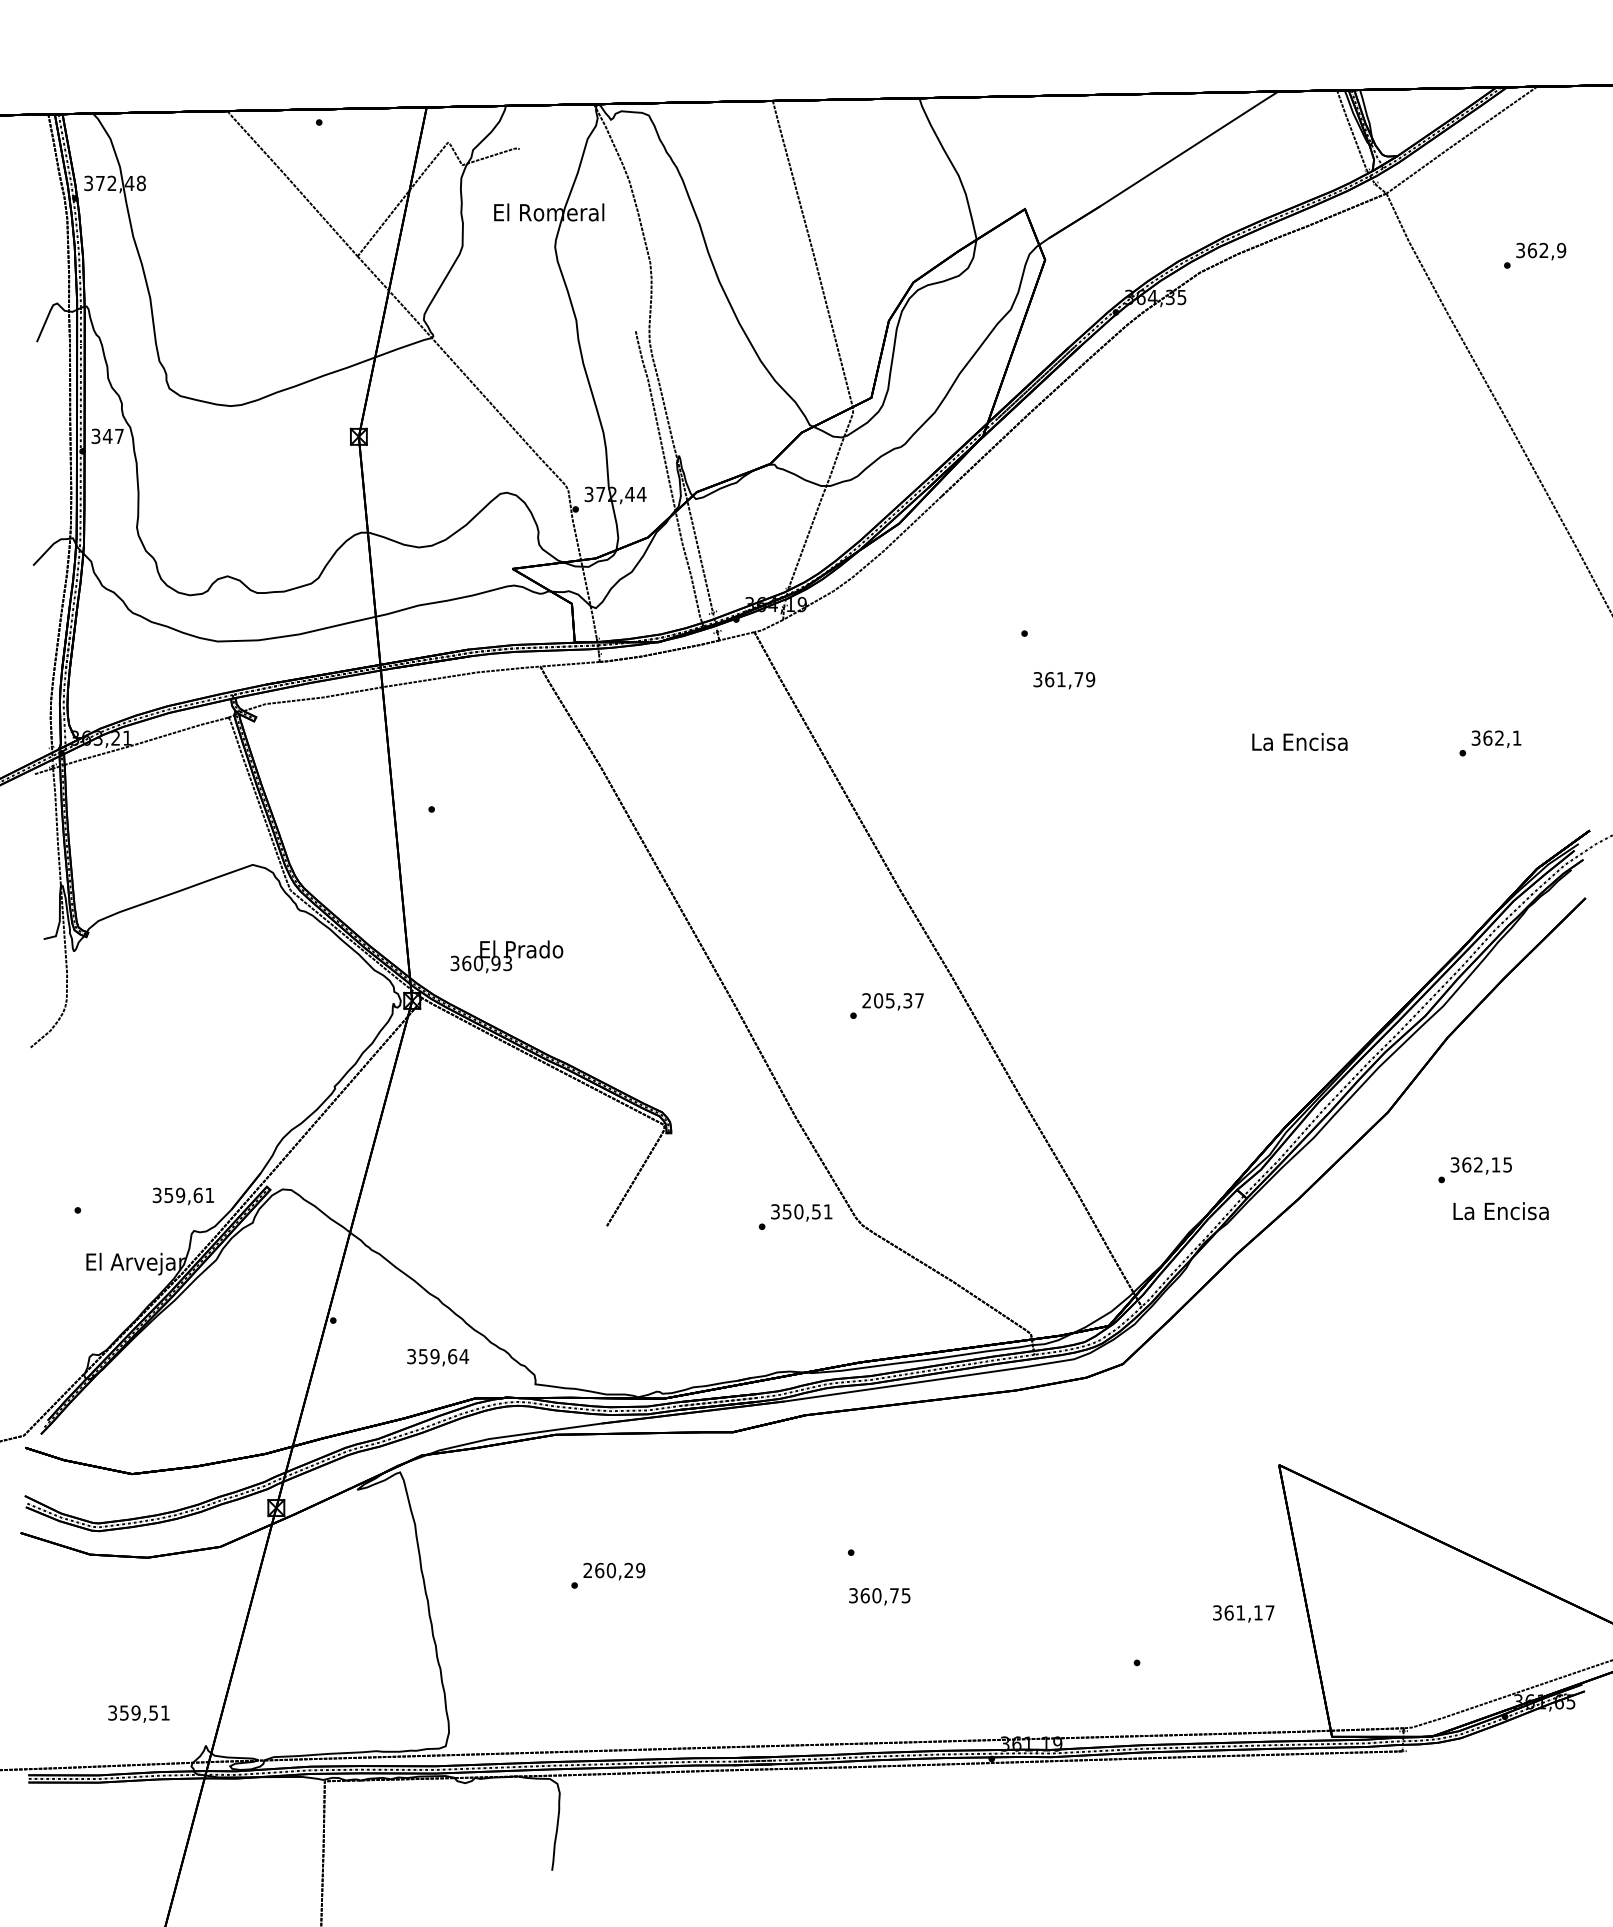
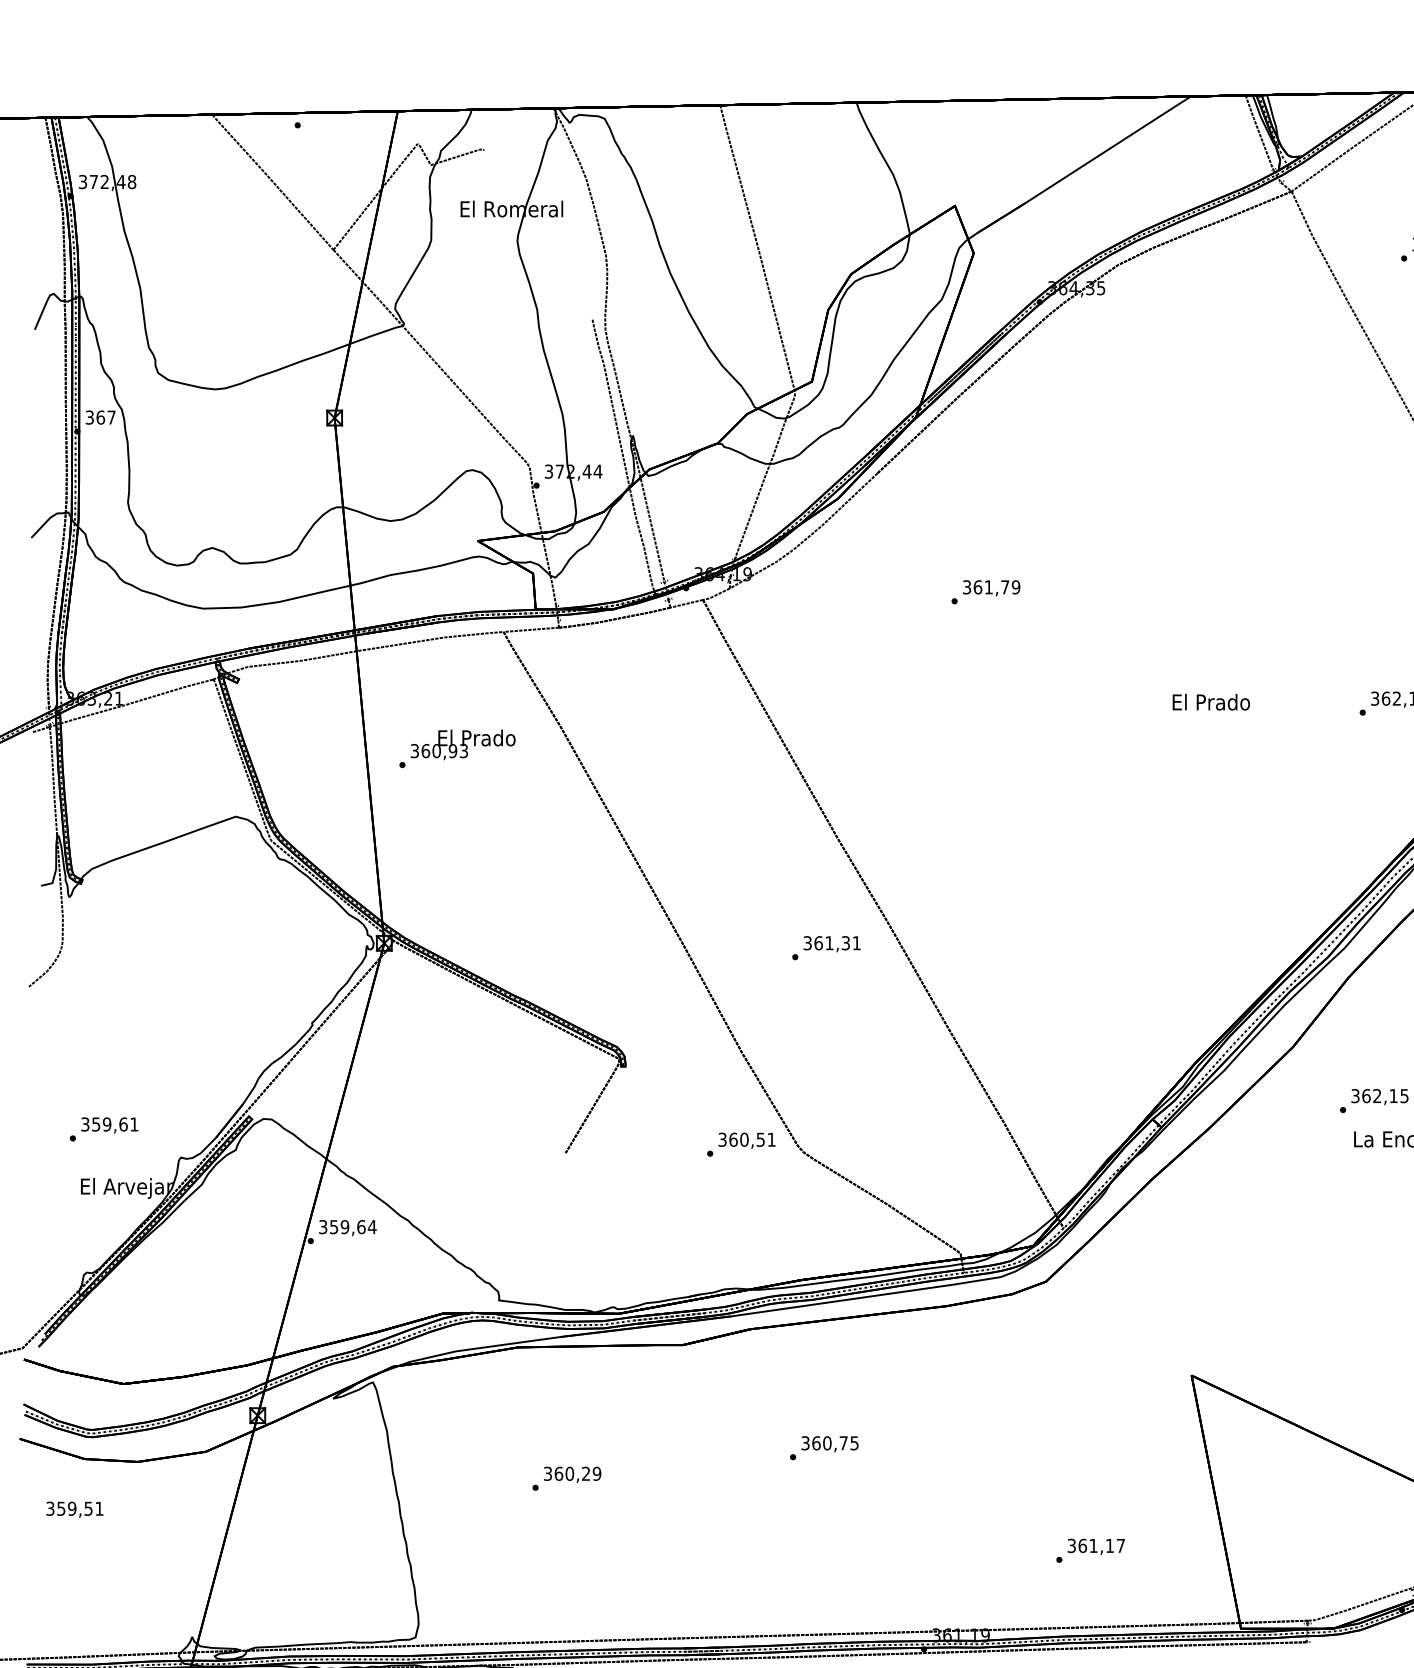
text: (107, 435) -> (100, 416), 347 -> 367
text: (1064, 680) -> (991, 588), moved
text: (1299, 741) -> (1210, 701), La Encisa -> El Prado
text: (506, 956) -> (462, 744), moved
text: (892, 1000) -> (831, 942), 205,37 -> 361,31
text: (182, 1196) -> (108, 1125), moved
text: (786, 1211) -> (732, 1139), 350,51 -> 360,51
text: (438, 1357) -> (348, 1227), moved
text: (587, 1570) -> (547, 1473), 260,29 -> 360,29
text: (879, 1596) -> (829, 1444), moved
text: (1243, 1613) -> (1096, 1546), moved
text: (138, 1713) -> (74, 1509), moved

